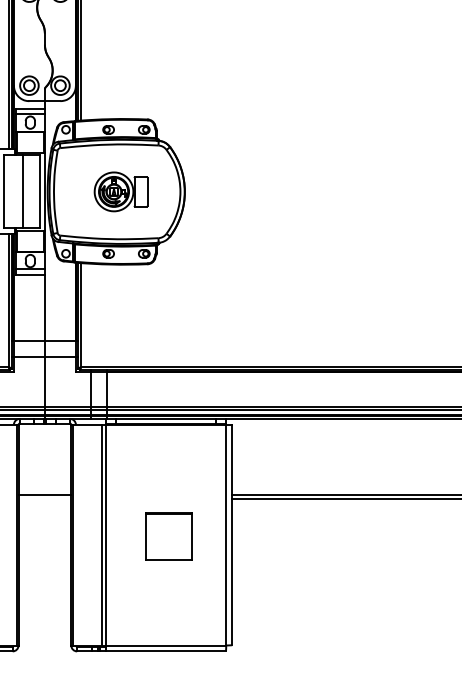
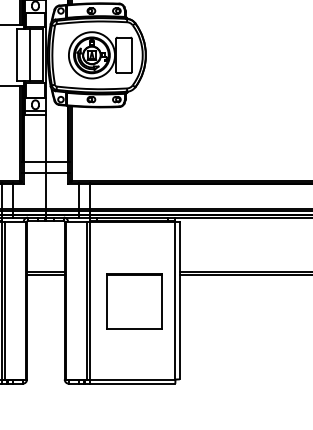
part: (120, 191) -> (99, 55), size x1.67
line: (44, 498) -> (45, 274), added
part: (168, 536) -> (134, 301), size x1.67

